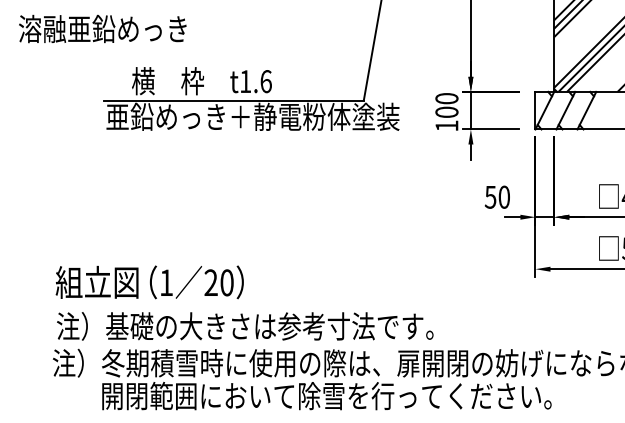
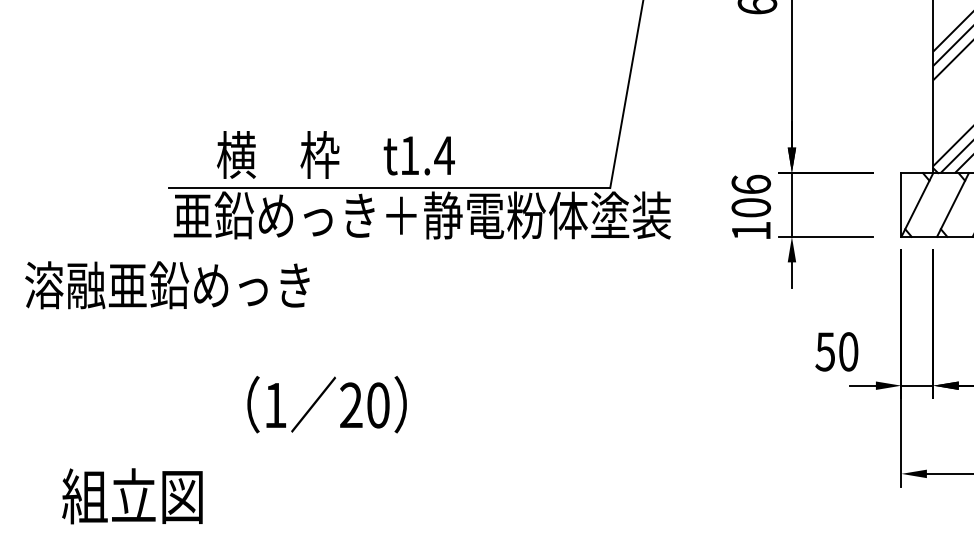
text: (102, 28) -> (167, 284), moved
text: (266, 81) -> (445, 155), t1.6 -> t1.4
text: (446, 98) -> (750, 184), 100 -> 106
text: (96, 282) -> (131, 496), moved
text: (196, 282) -> (326, 404), moved

